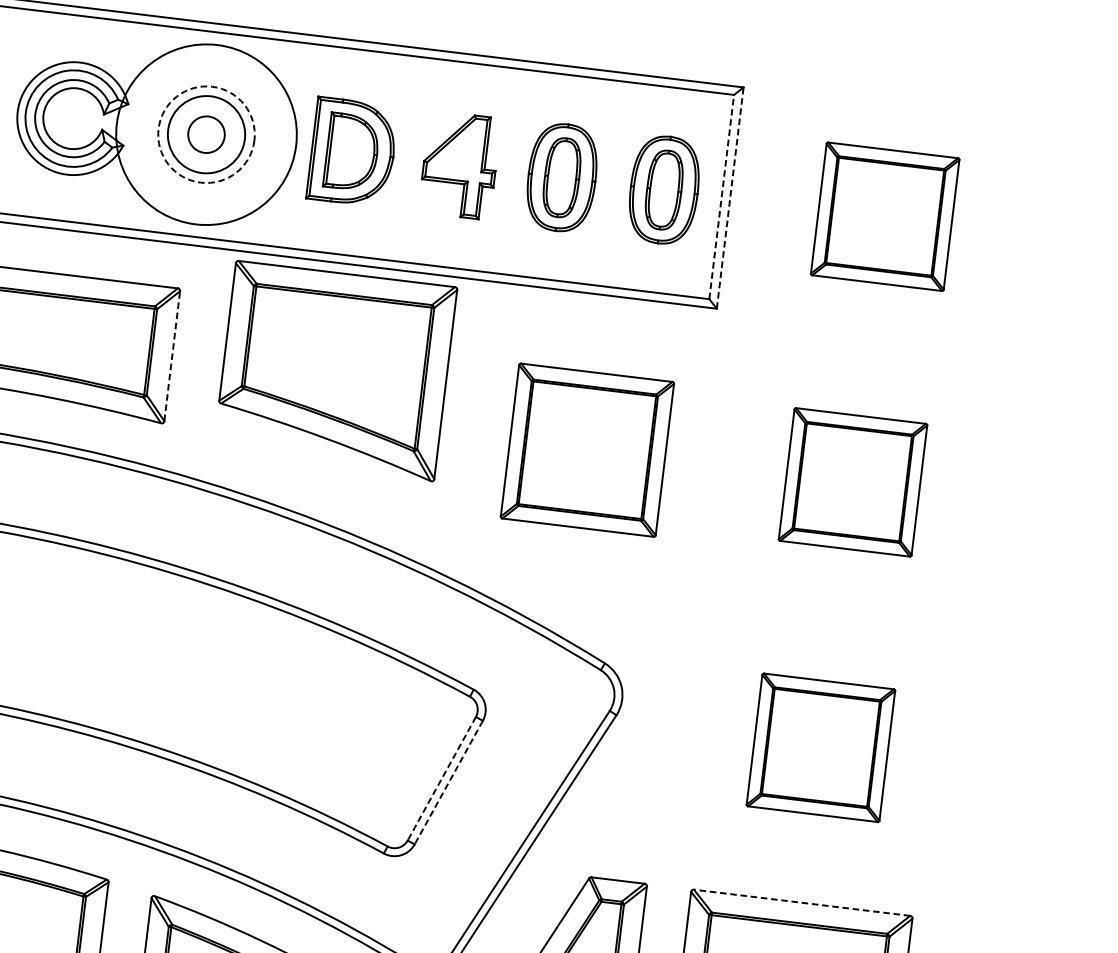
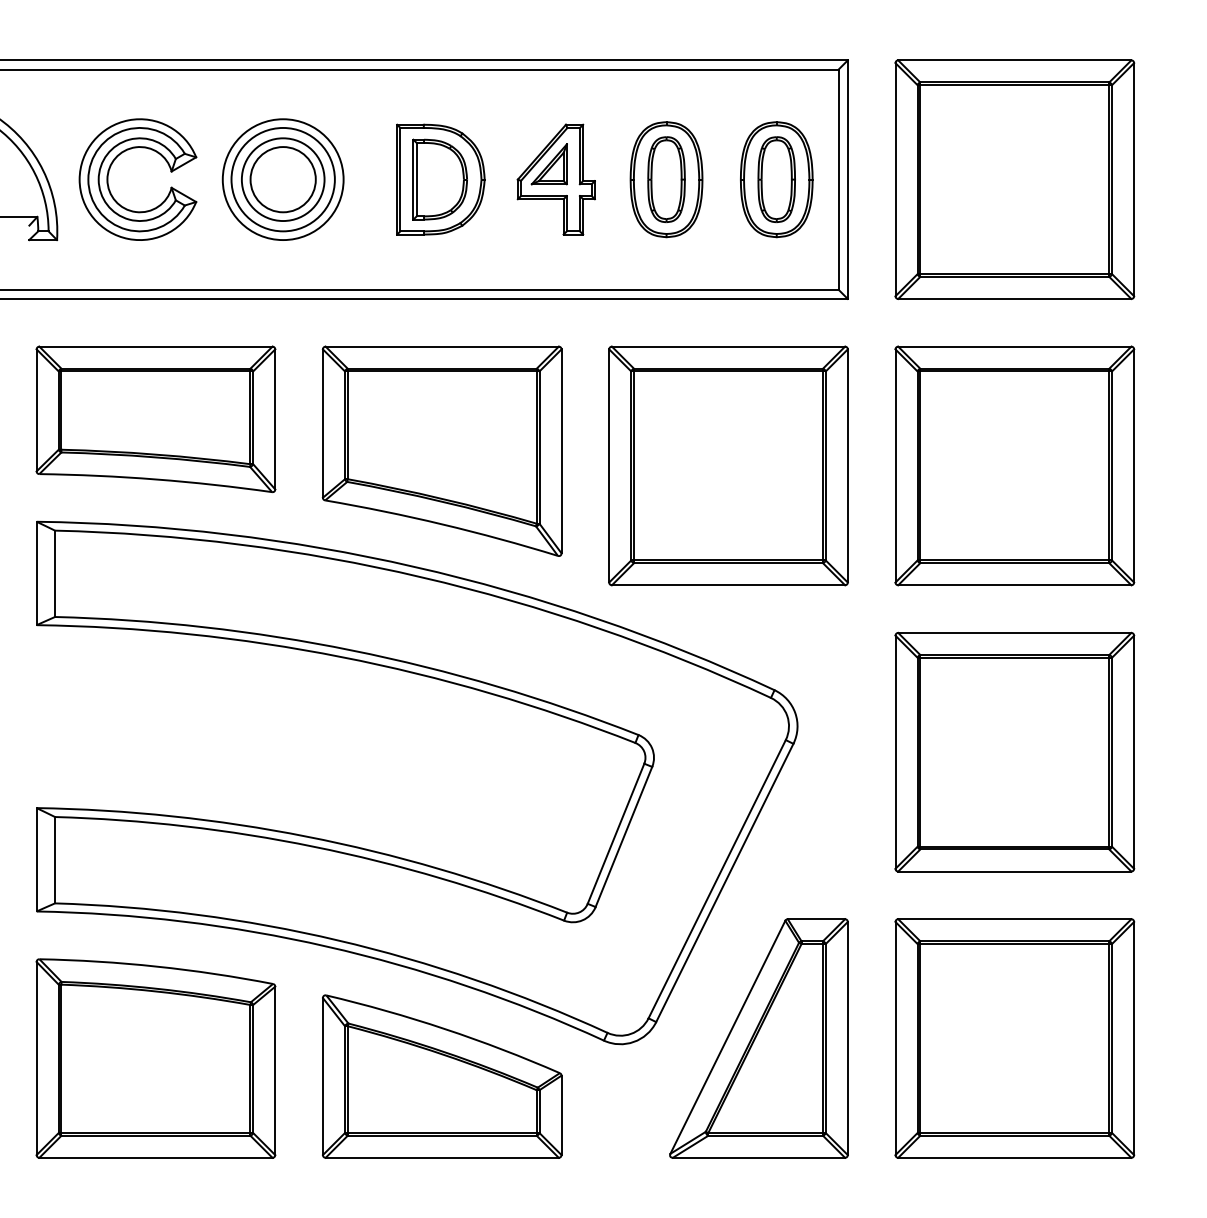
circle: (205, 134) -> (282, 179), dashed -> solid
circle: (205, 134) -> (282, 179), size x0.62
circle: (205, 134) -> (282, 179), size x1.67
part: (454, 150) -> (548, 164), added
line: (721, 196) -> (838, 179), dashed -> solid
line: (729, 197) -> (847, 179), dashed -> solid
part: (884, 216) -> (1014, 179), size x1.67
line: (172, 356) -> (275, 419), dashed -> solid
part: (334, 370) -> (441, 450), moved
part: (587, 449) -> (728, 465), size x1.43
part: (852, 481) -> (1014, 465), size x1.67
part: (820, 747) -> (1014, 751), size x1.67
line: (442, 778) -> (616, 833), dashed -> solid
line: (448, 782) -> (623, 836), dashed -> solid
line: (801, 903) -> (1014, 919), dashed -> solid

